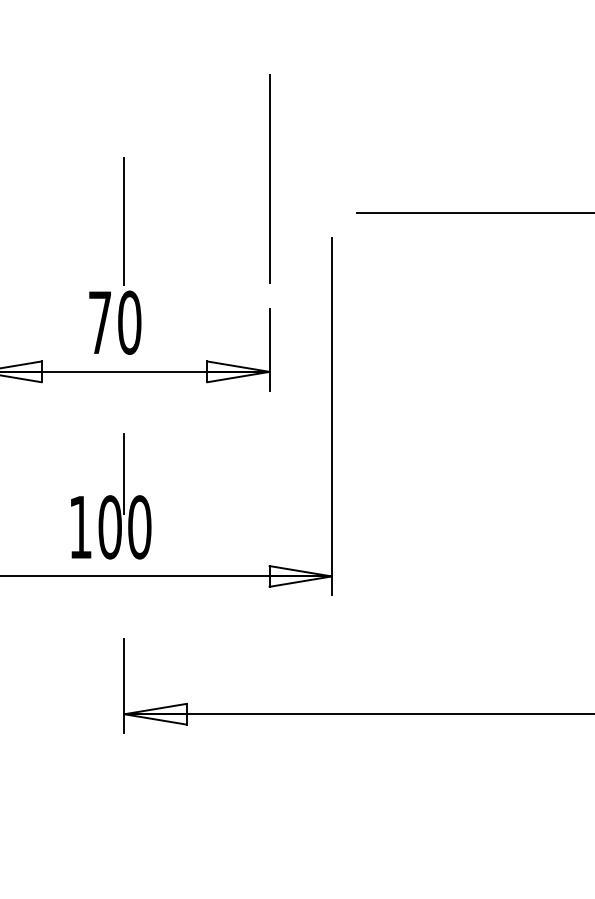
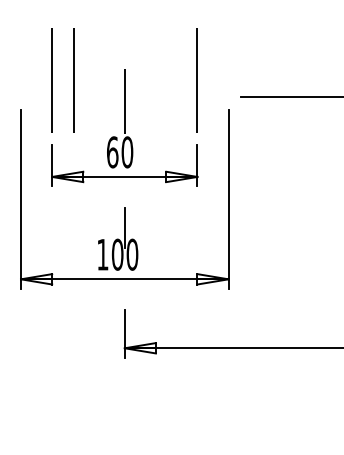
line: (21, 179) -> (73, 80), added
text: (99, 322) -> (112, 152), 70 -> 60

